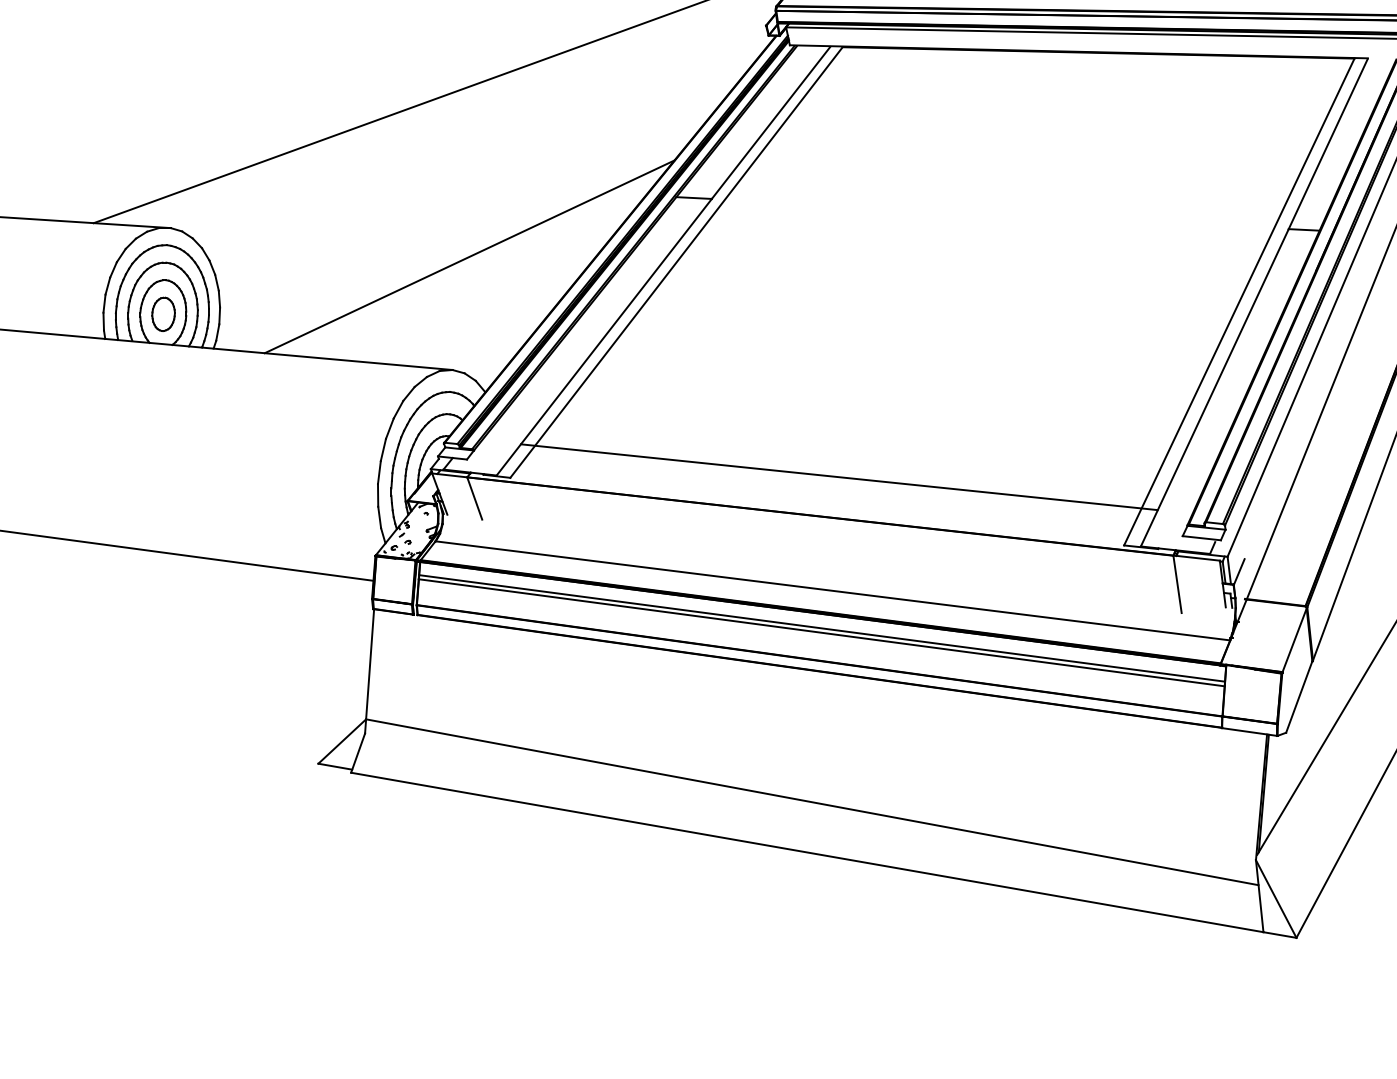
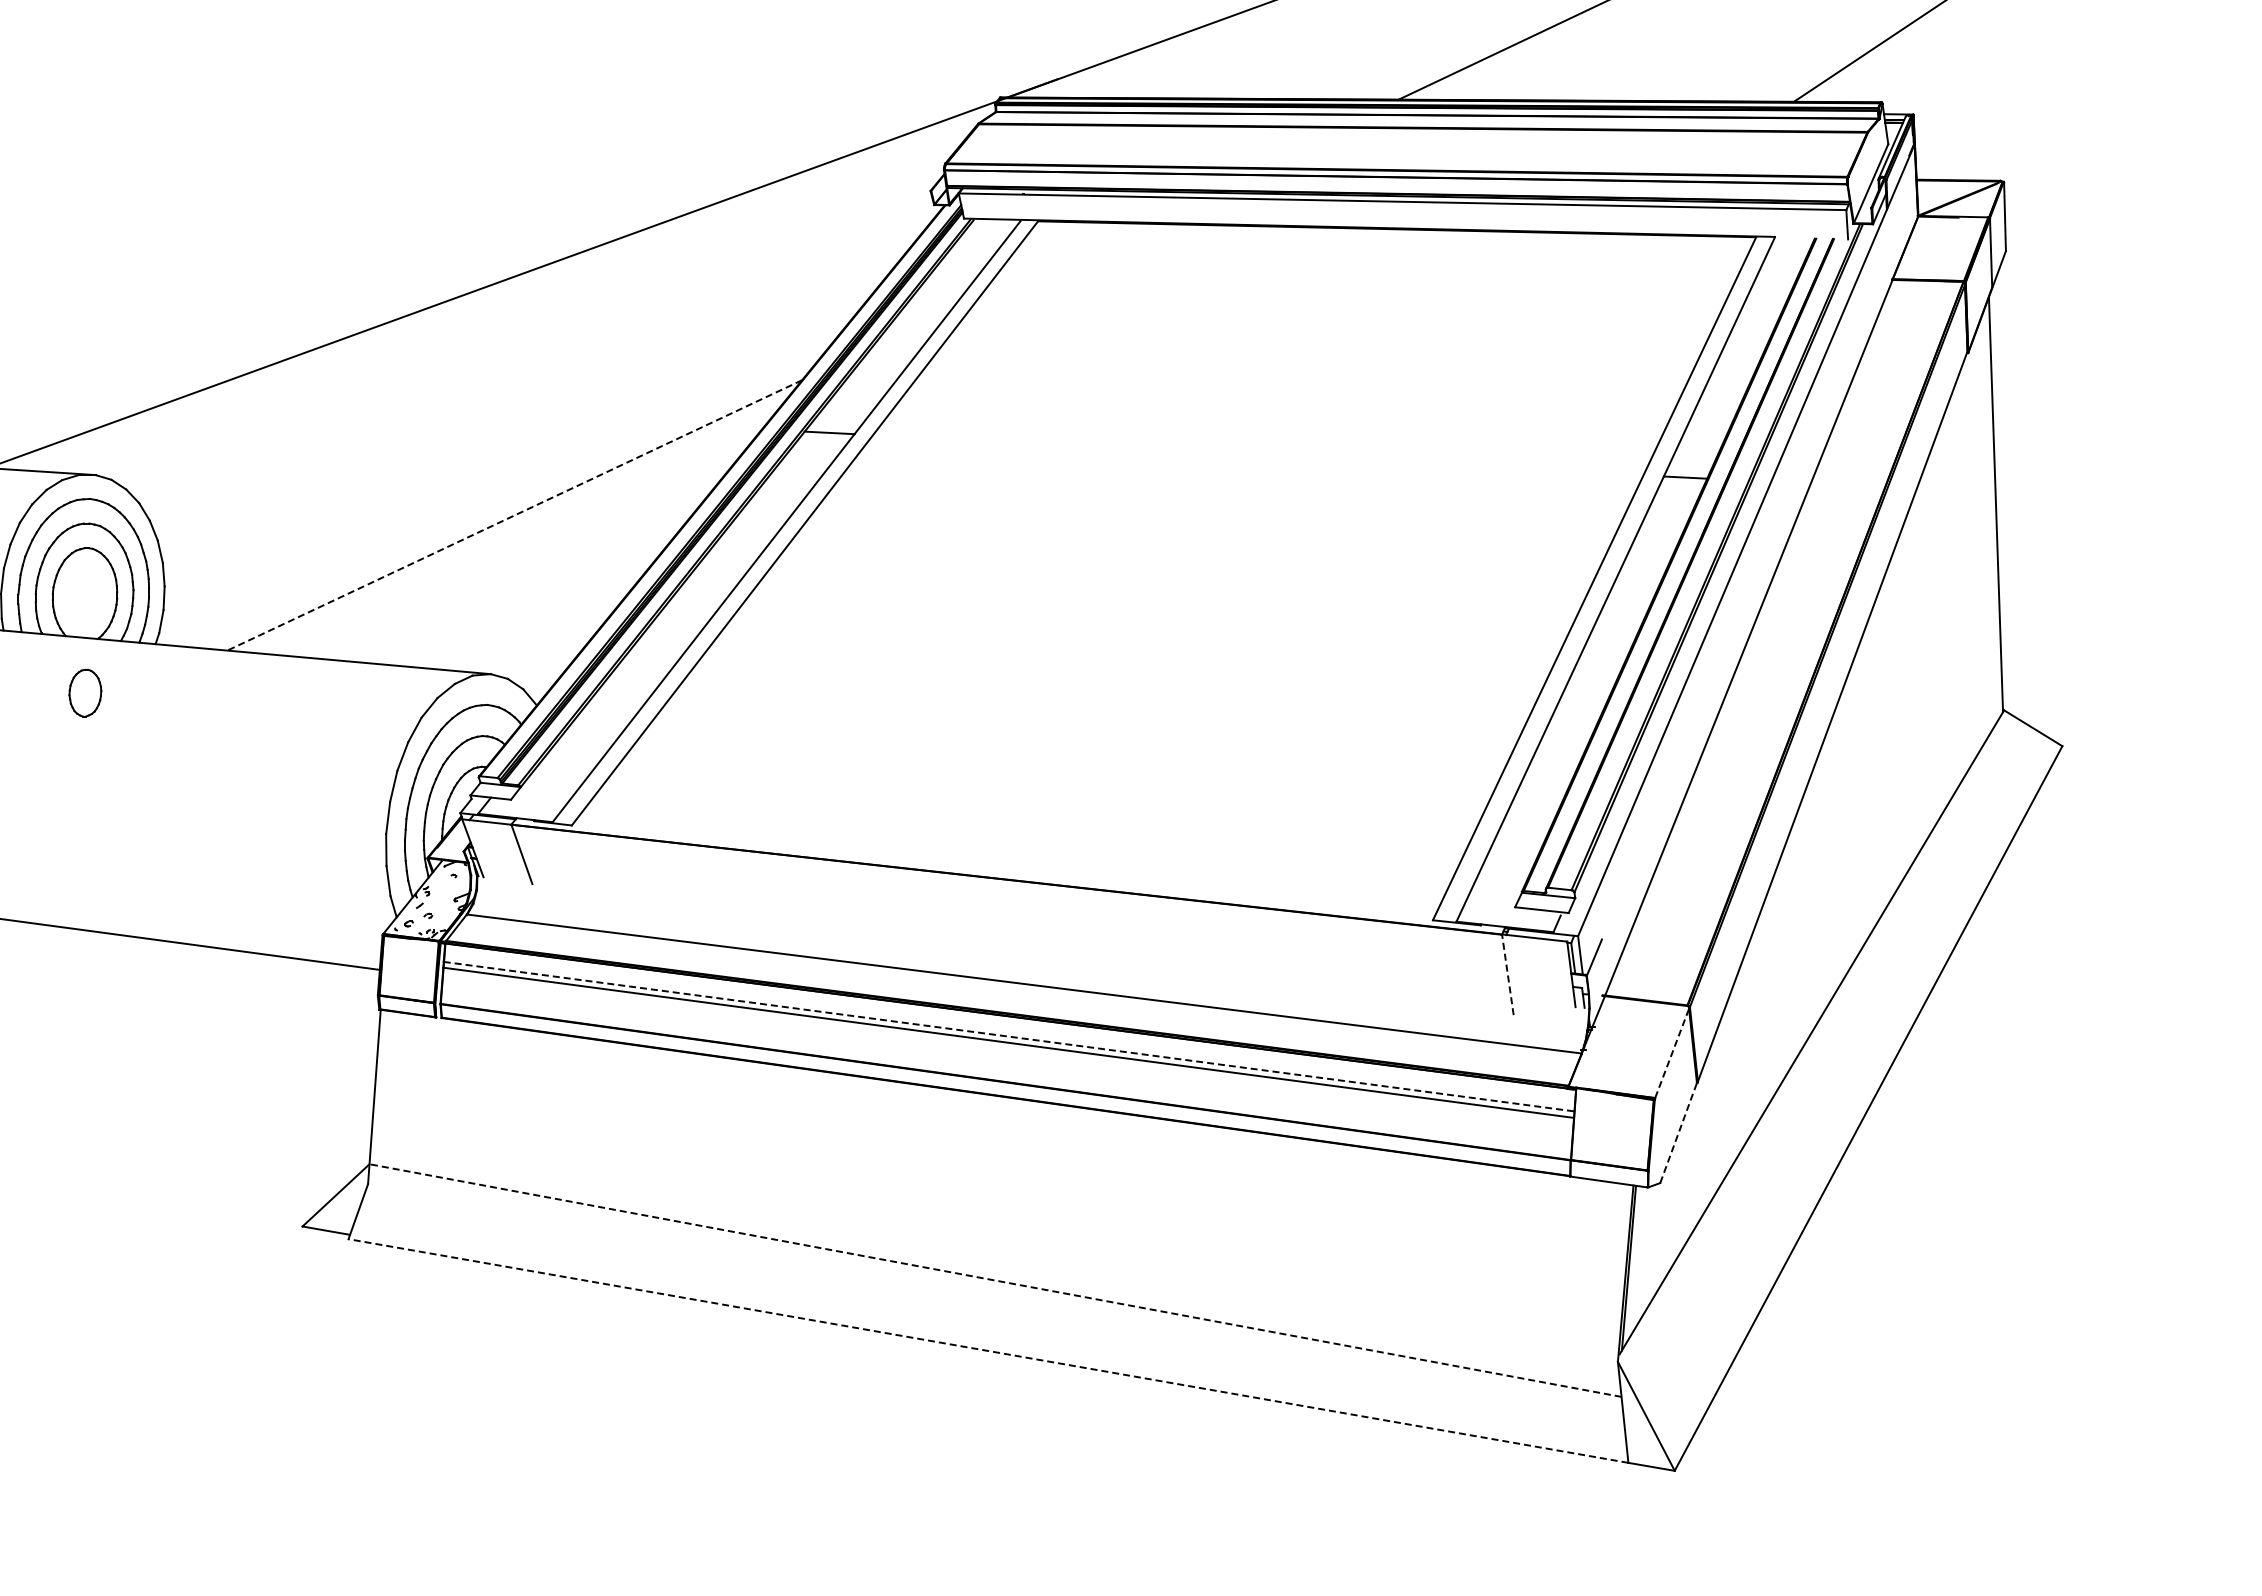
line: (469, 256) -> (514, 515), solid -> dashed
part: (163, 313) -> (85, 692), moved
line: (839, 477) -> (1033, 824), removed
line: (1177, 584) -> (1507, 974), solid -> dashed
line: (822, 628) -> (1009, 1036), solid -> dashed
line: (1294, 640) -> (1672, 1053), solid -> dashed
line: (1299, 696) -> (1678, 1132), solid -> dashed
line: (812, 802) -> (995, 1280), solid -> dashed
line: (807, 852) -> (988, 1351), solid -> dashed

